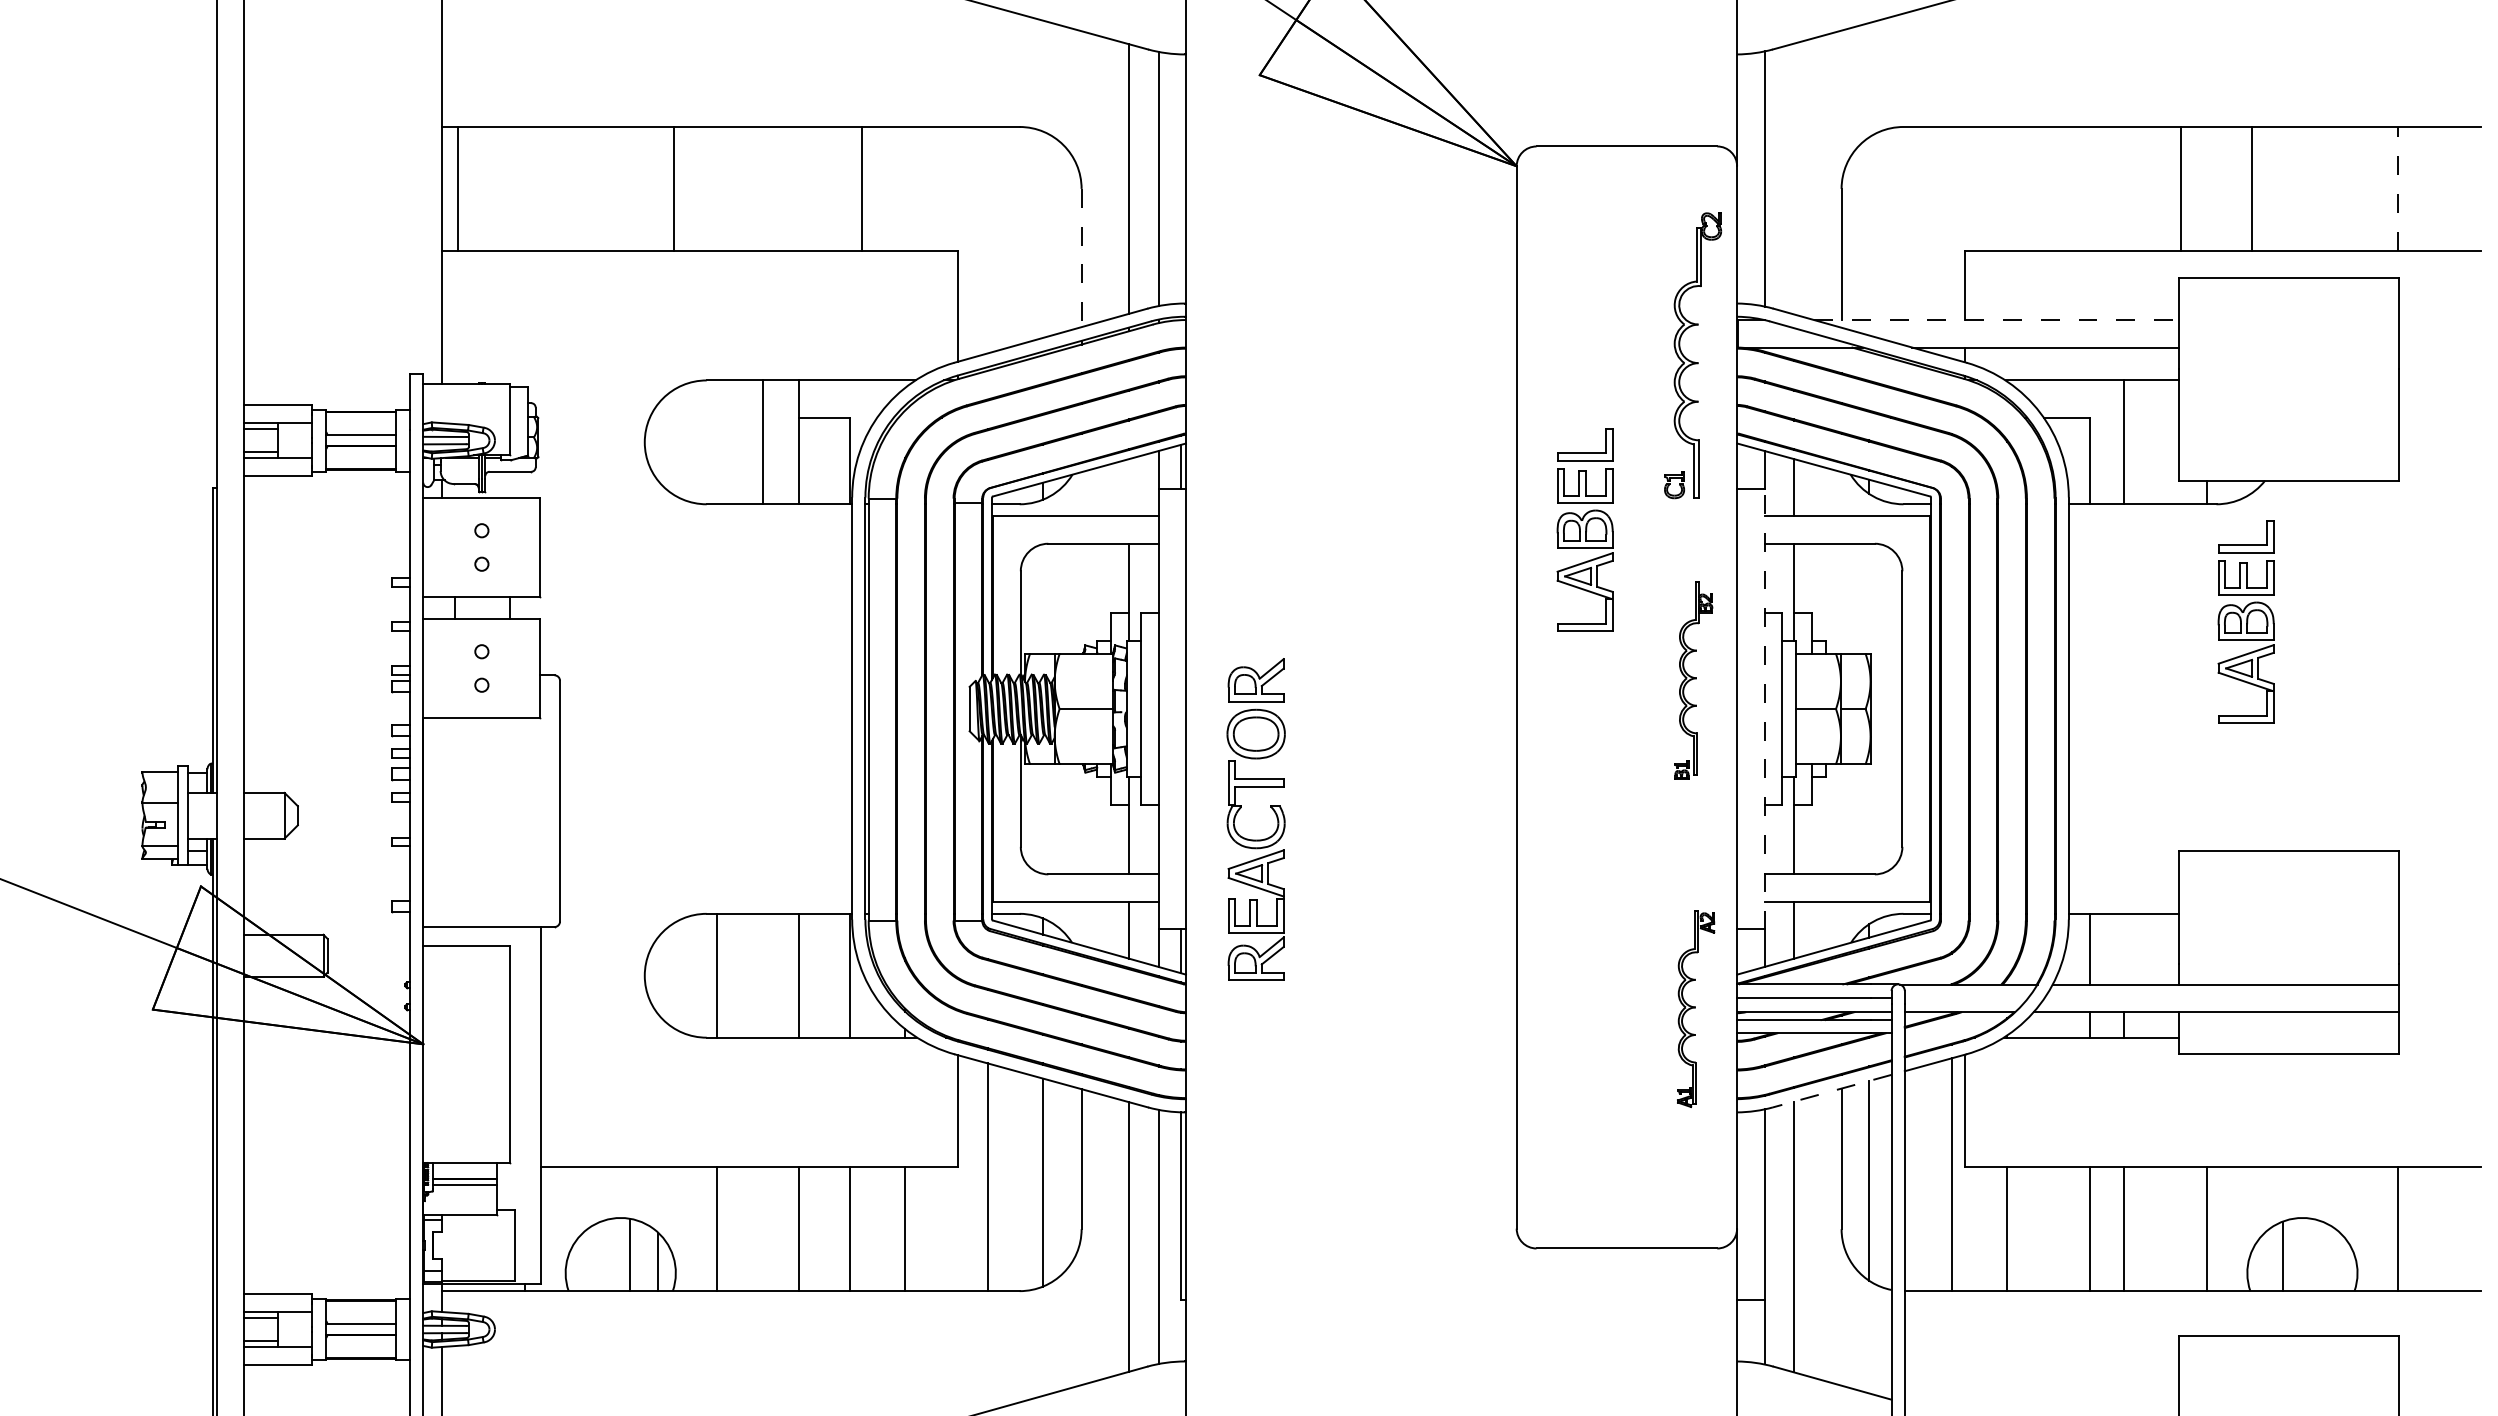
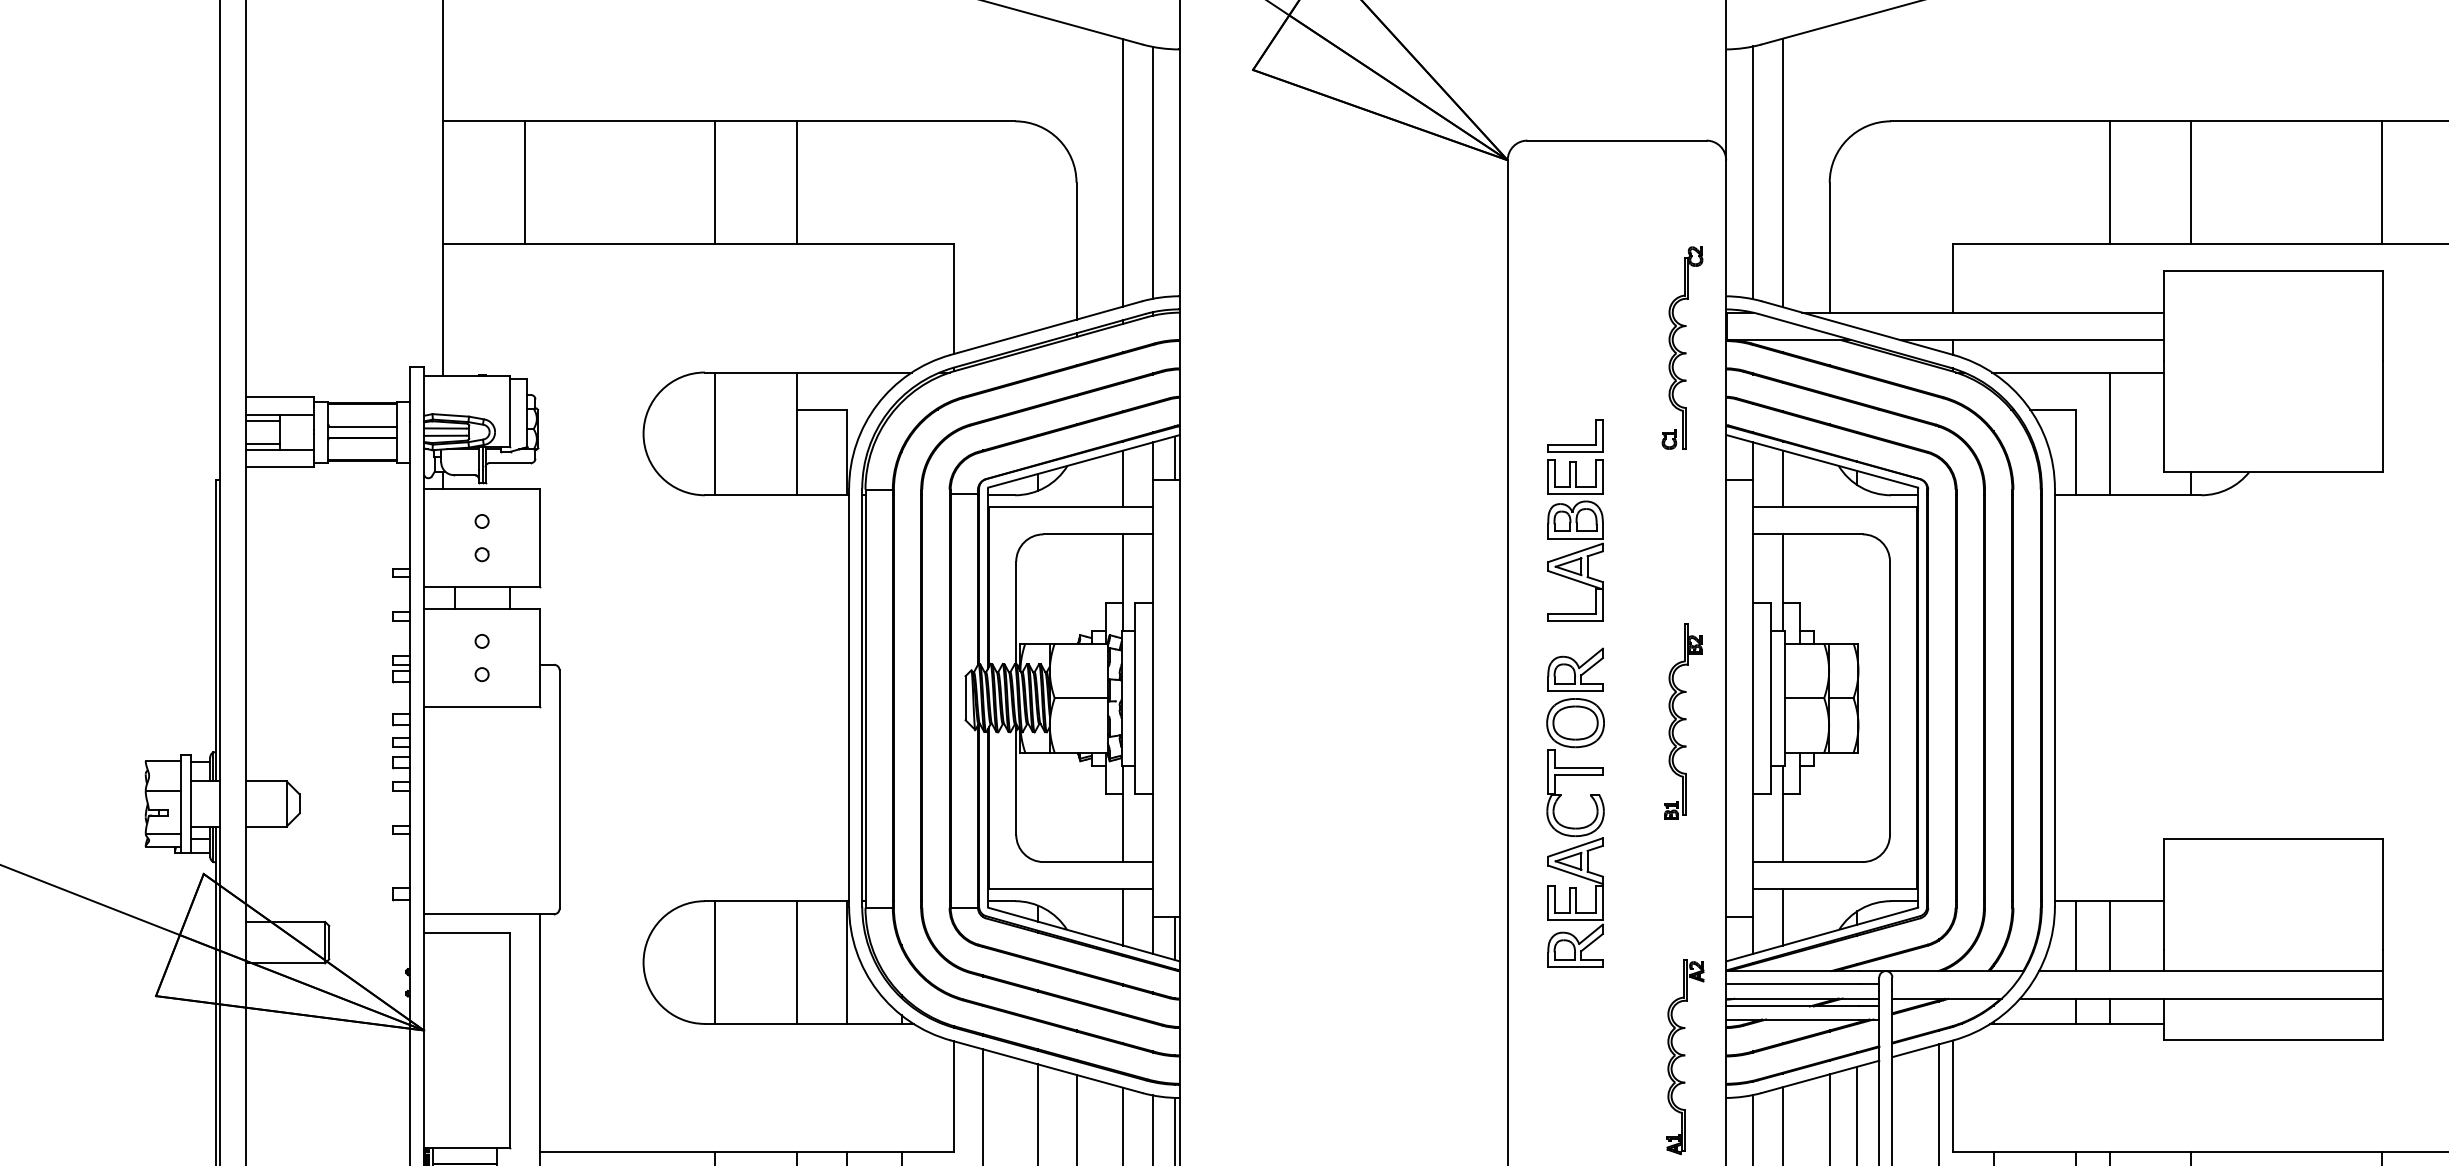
line: (1794, 178) -> (1783, 172), added
line: (457, 188) -> (524, 182), moved
line: (673, 188) -> (714, 182), moved
line: (862, 188) -> (796, 182), moved
line: (2180, 188) -> (2109, 182), moved
line: (2251, 188) -> (2191, 182), moved
line: (2398, 188) -> (2381, 182), dashed -> solid
line: (1081, 258) -> (1076, 251), dashed -> solid
line: (1997, 320) -> (1984, 313), dashed -> solid
part: (1692, 355) -> (1681, 347), size x0.71
line: (762, 442) -> (714, 434), moved
line: (1128, 487) -> (1122, 478), added
part: (2245, 621) -> (2230, 611), removed
part: (1693, 680) -> (1682, 721), moved
line: (1764, 708) -> (1753, 697), dashed -> solid
part: (1241, 808) -> (1561, 796), moved
line: (2123, 948) -> (2109, 935), added
part: (1696, 1008) -> (1685, 1056), moved
line: (1832, 1091) -> (1820, 1077), dashed -> solid

